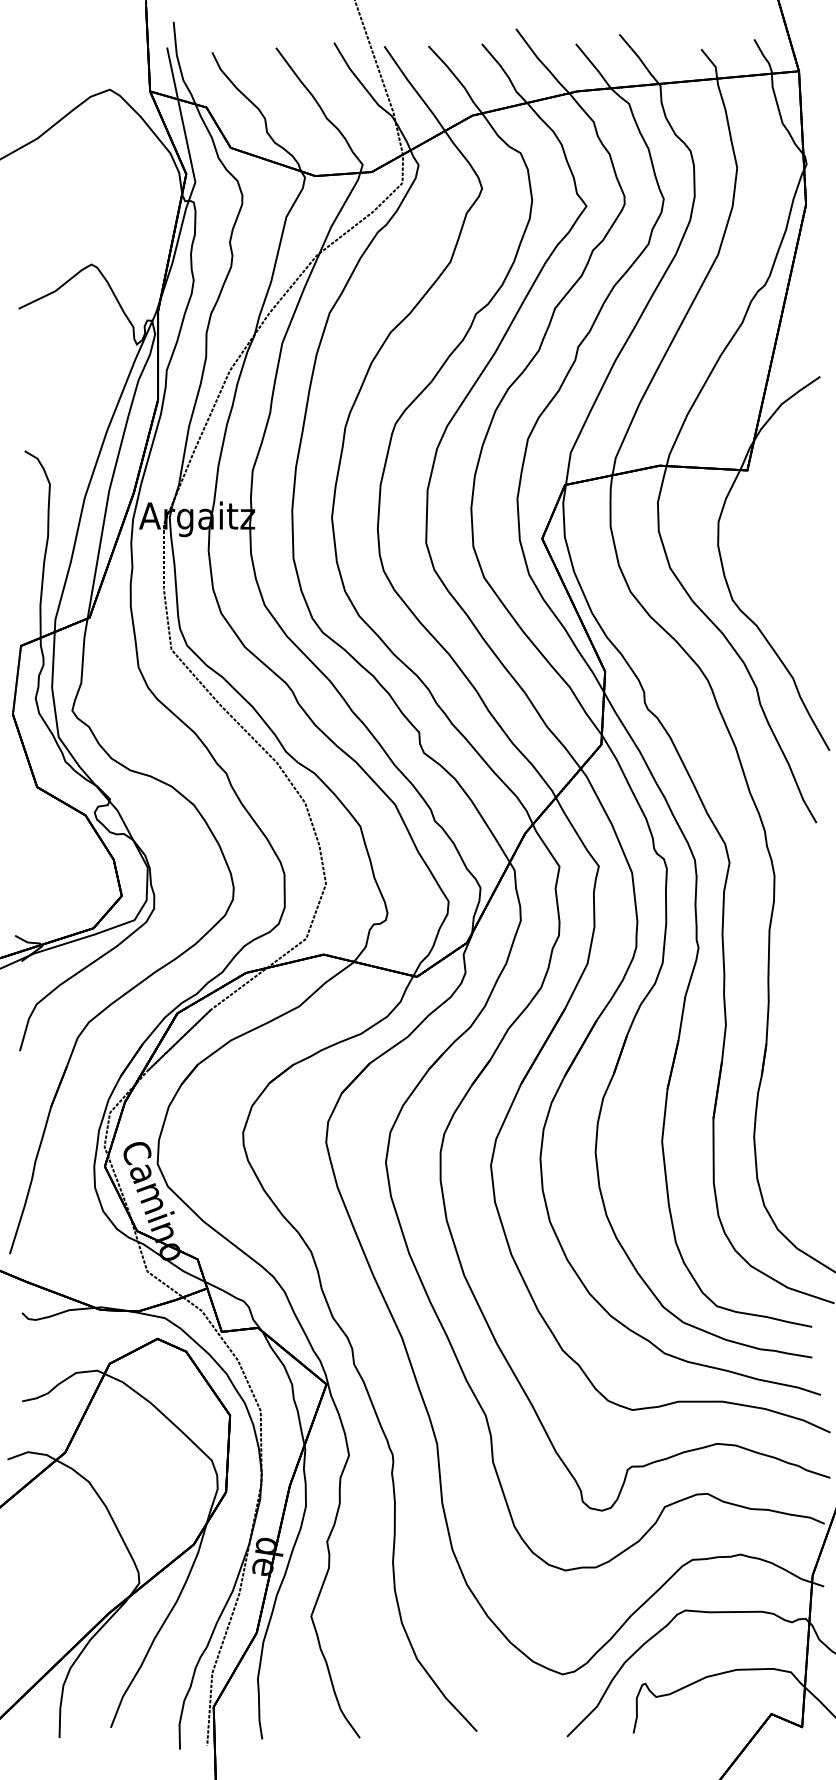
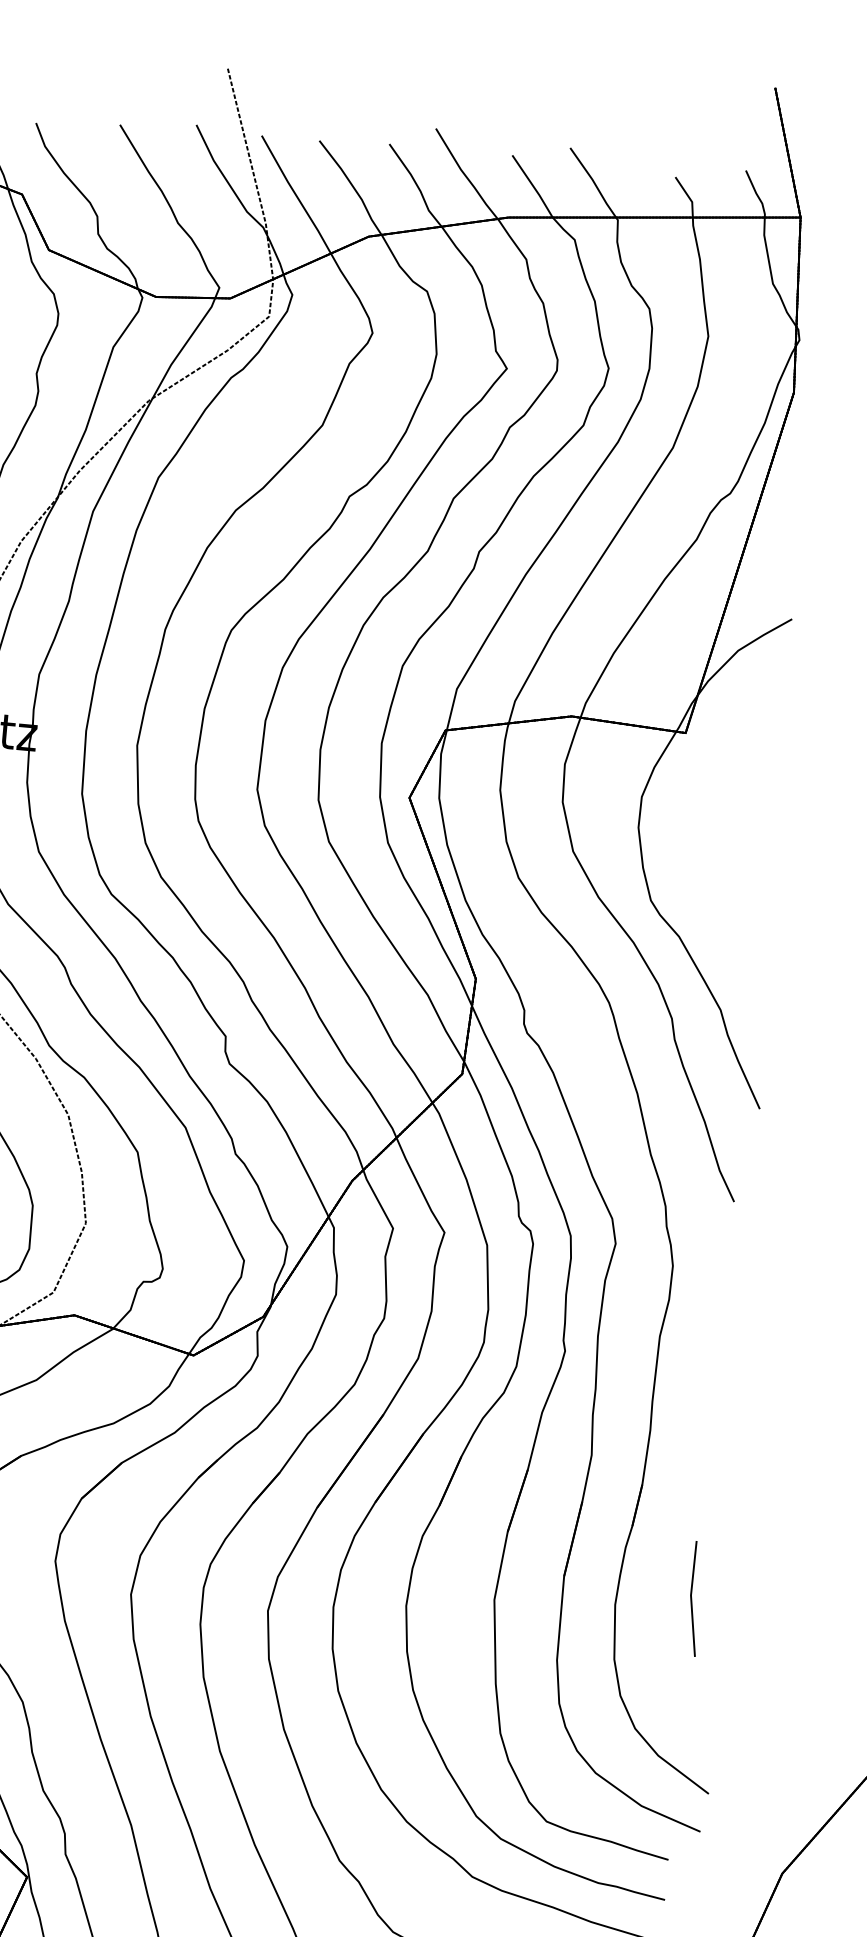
part: (814, 1126) -> (695, 1598), added

